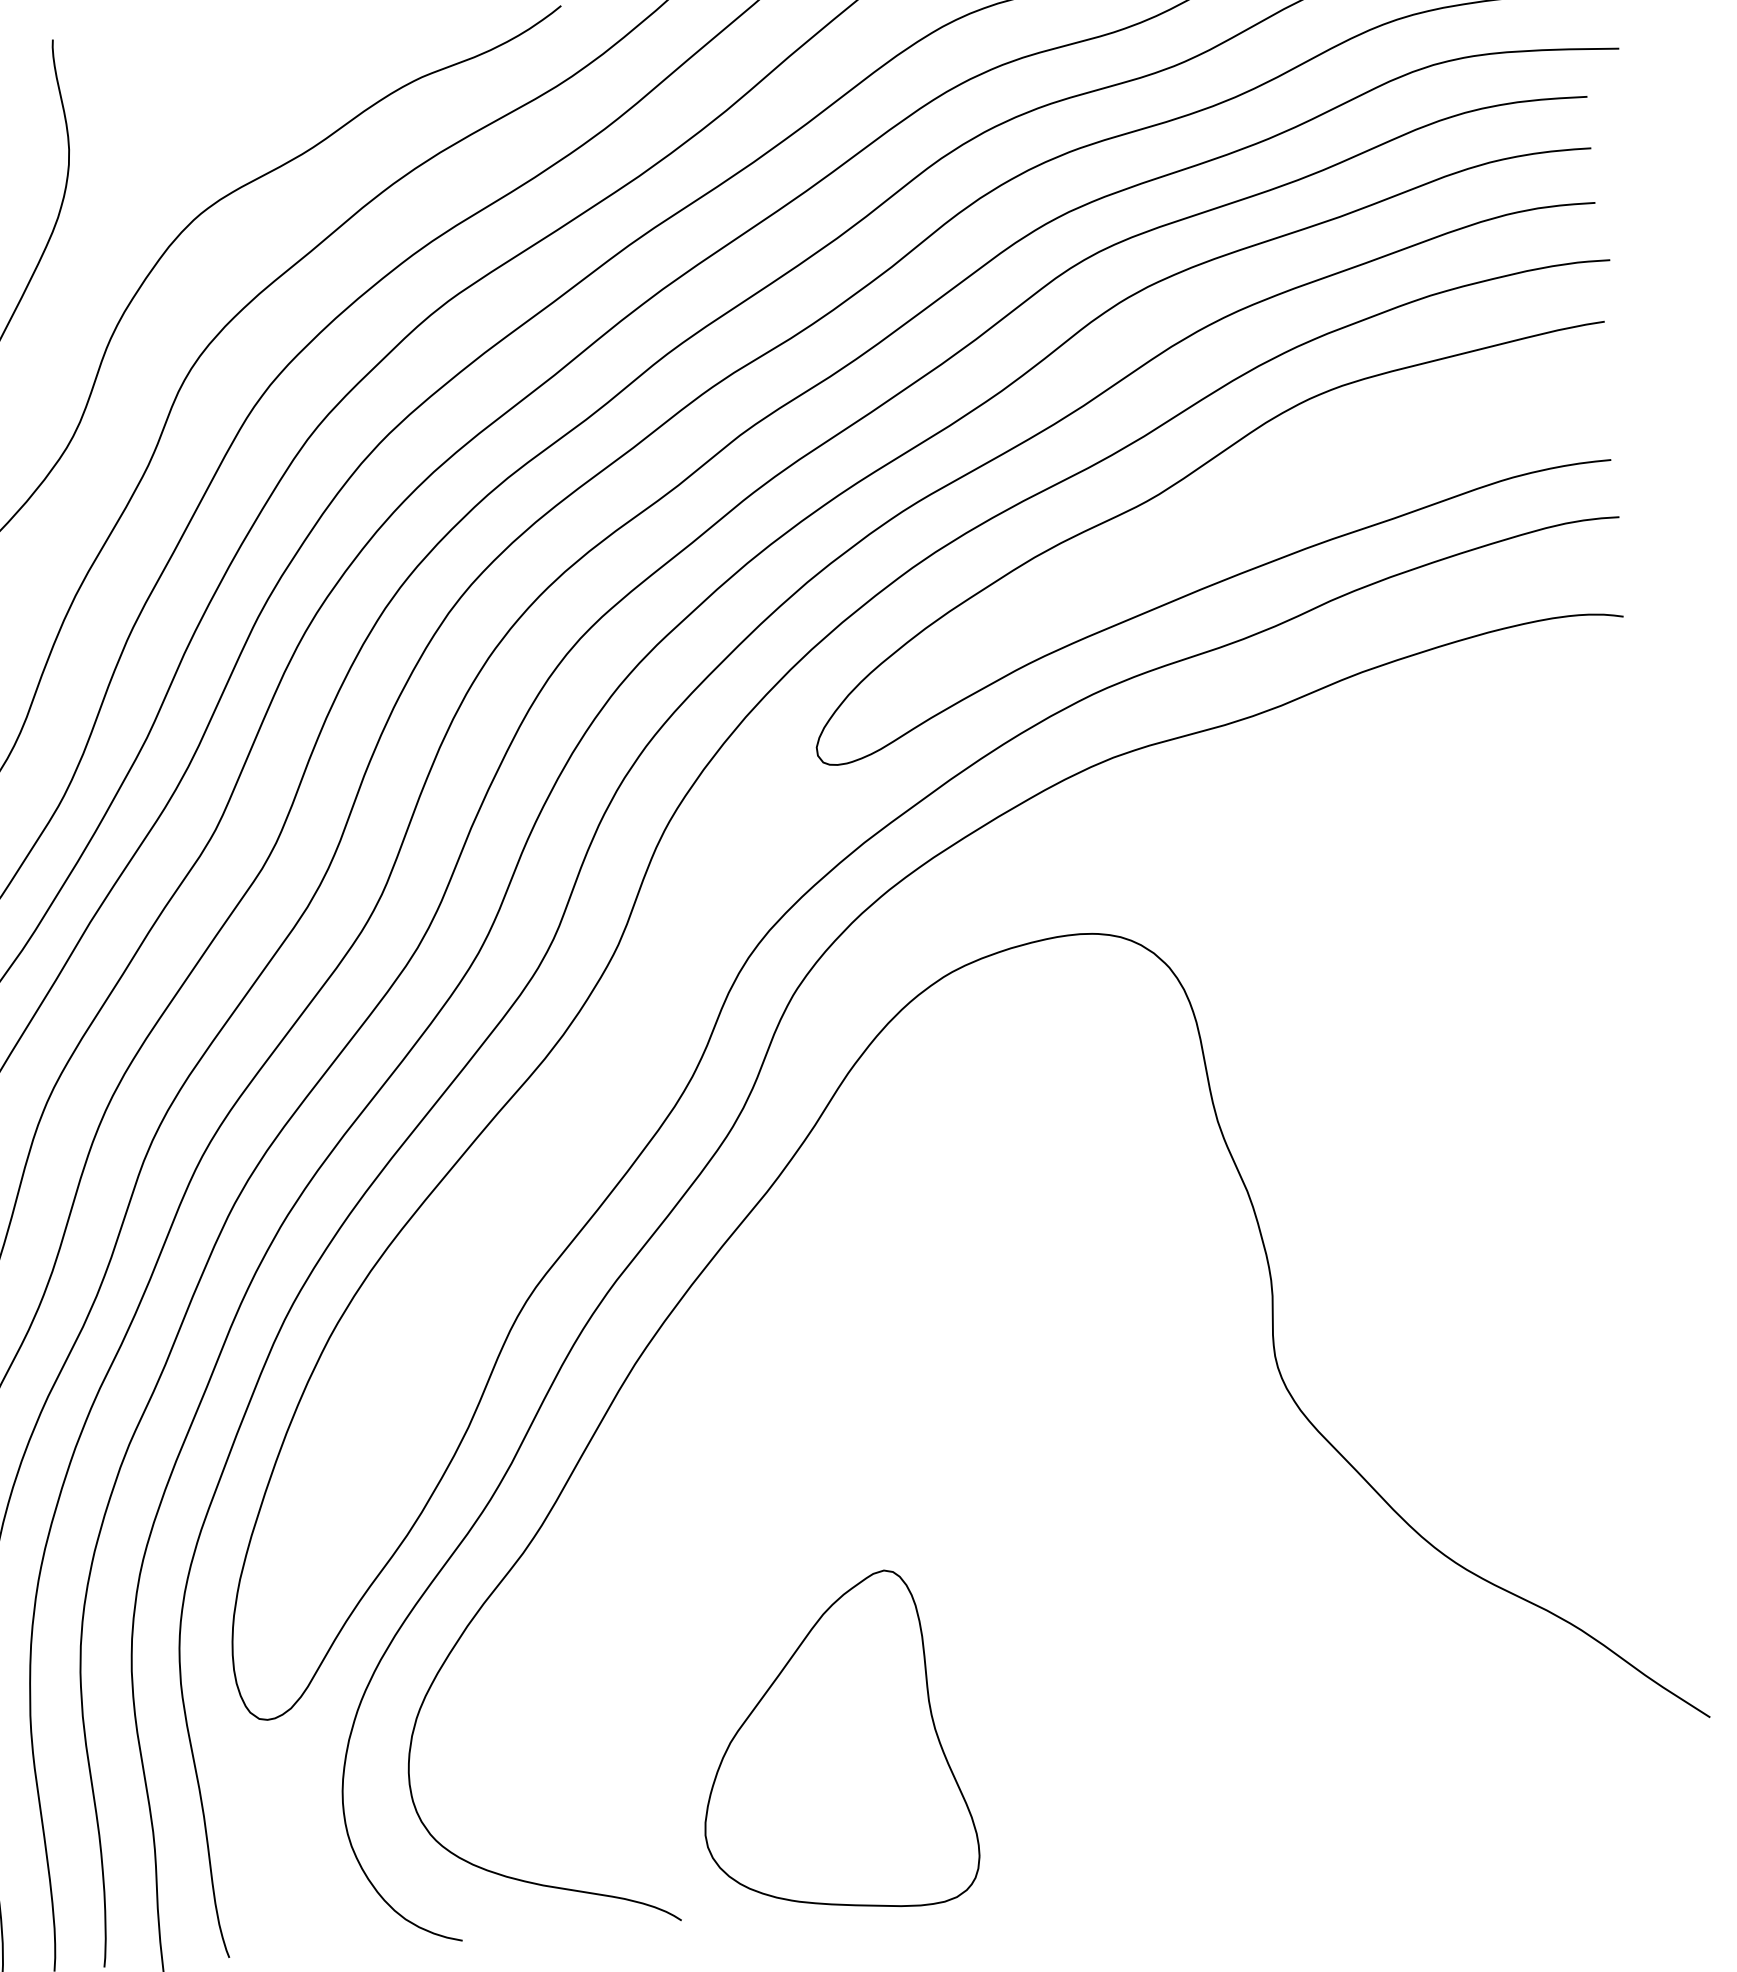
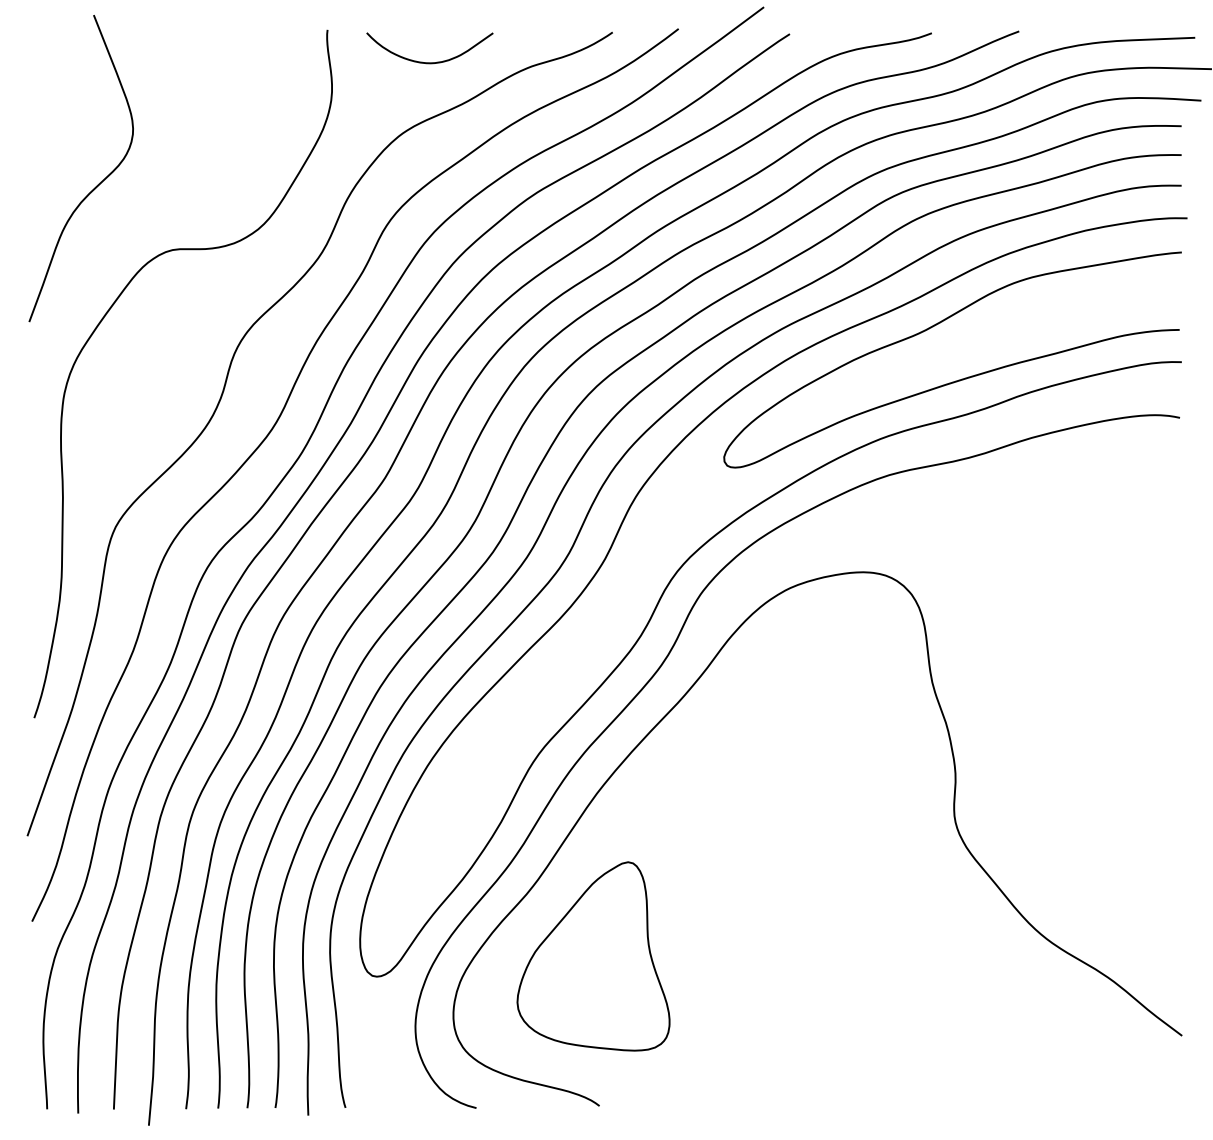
curve: (238, 84) -> (429, 62), added
part: (834, 1743) -> (593, 956), moved

